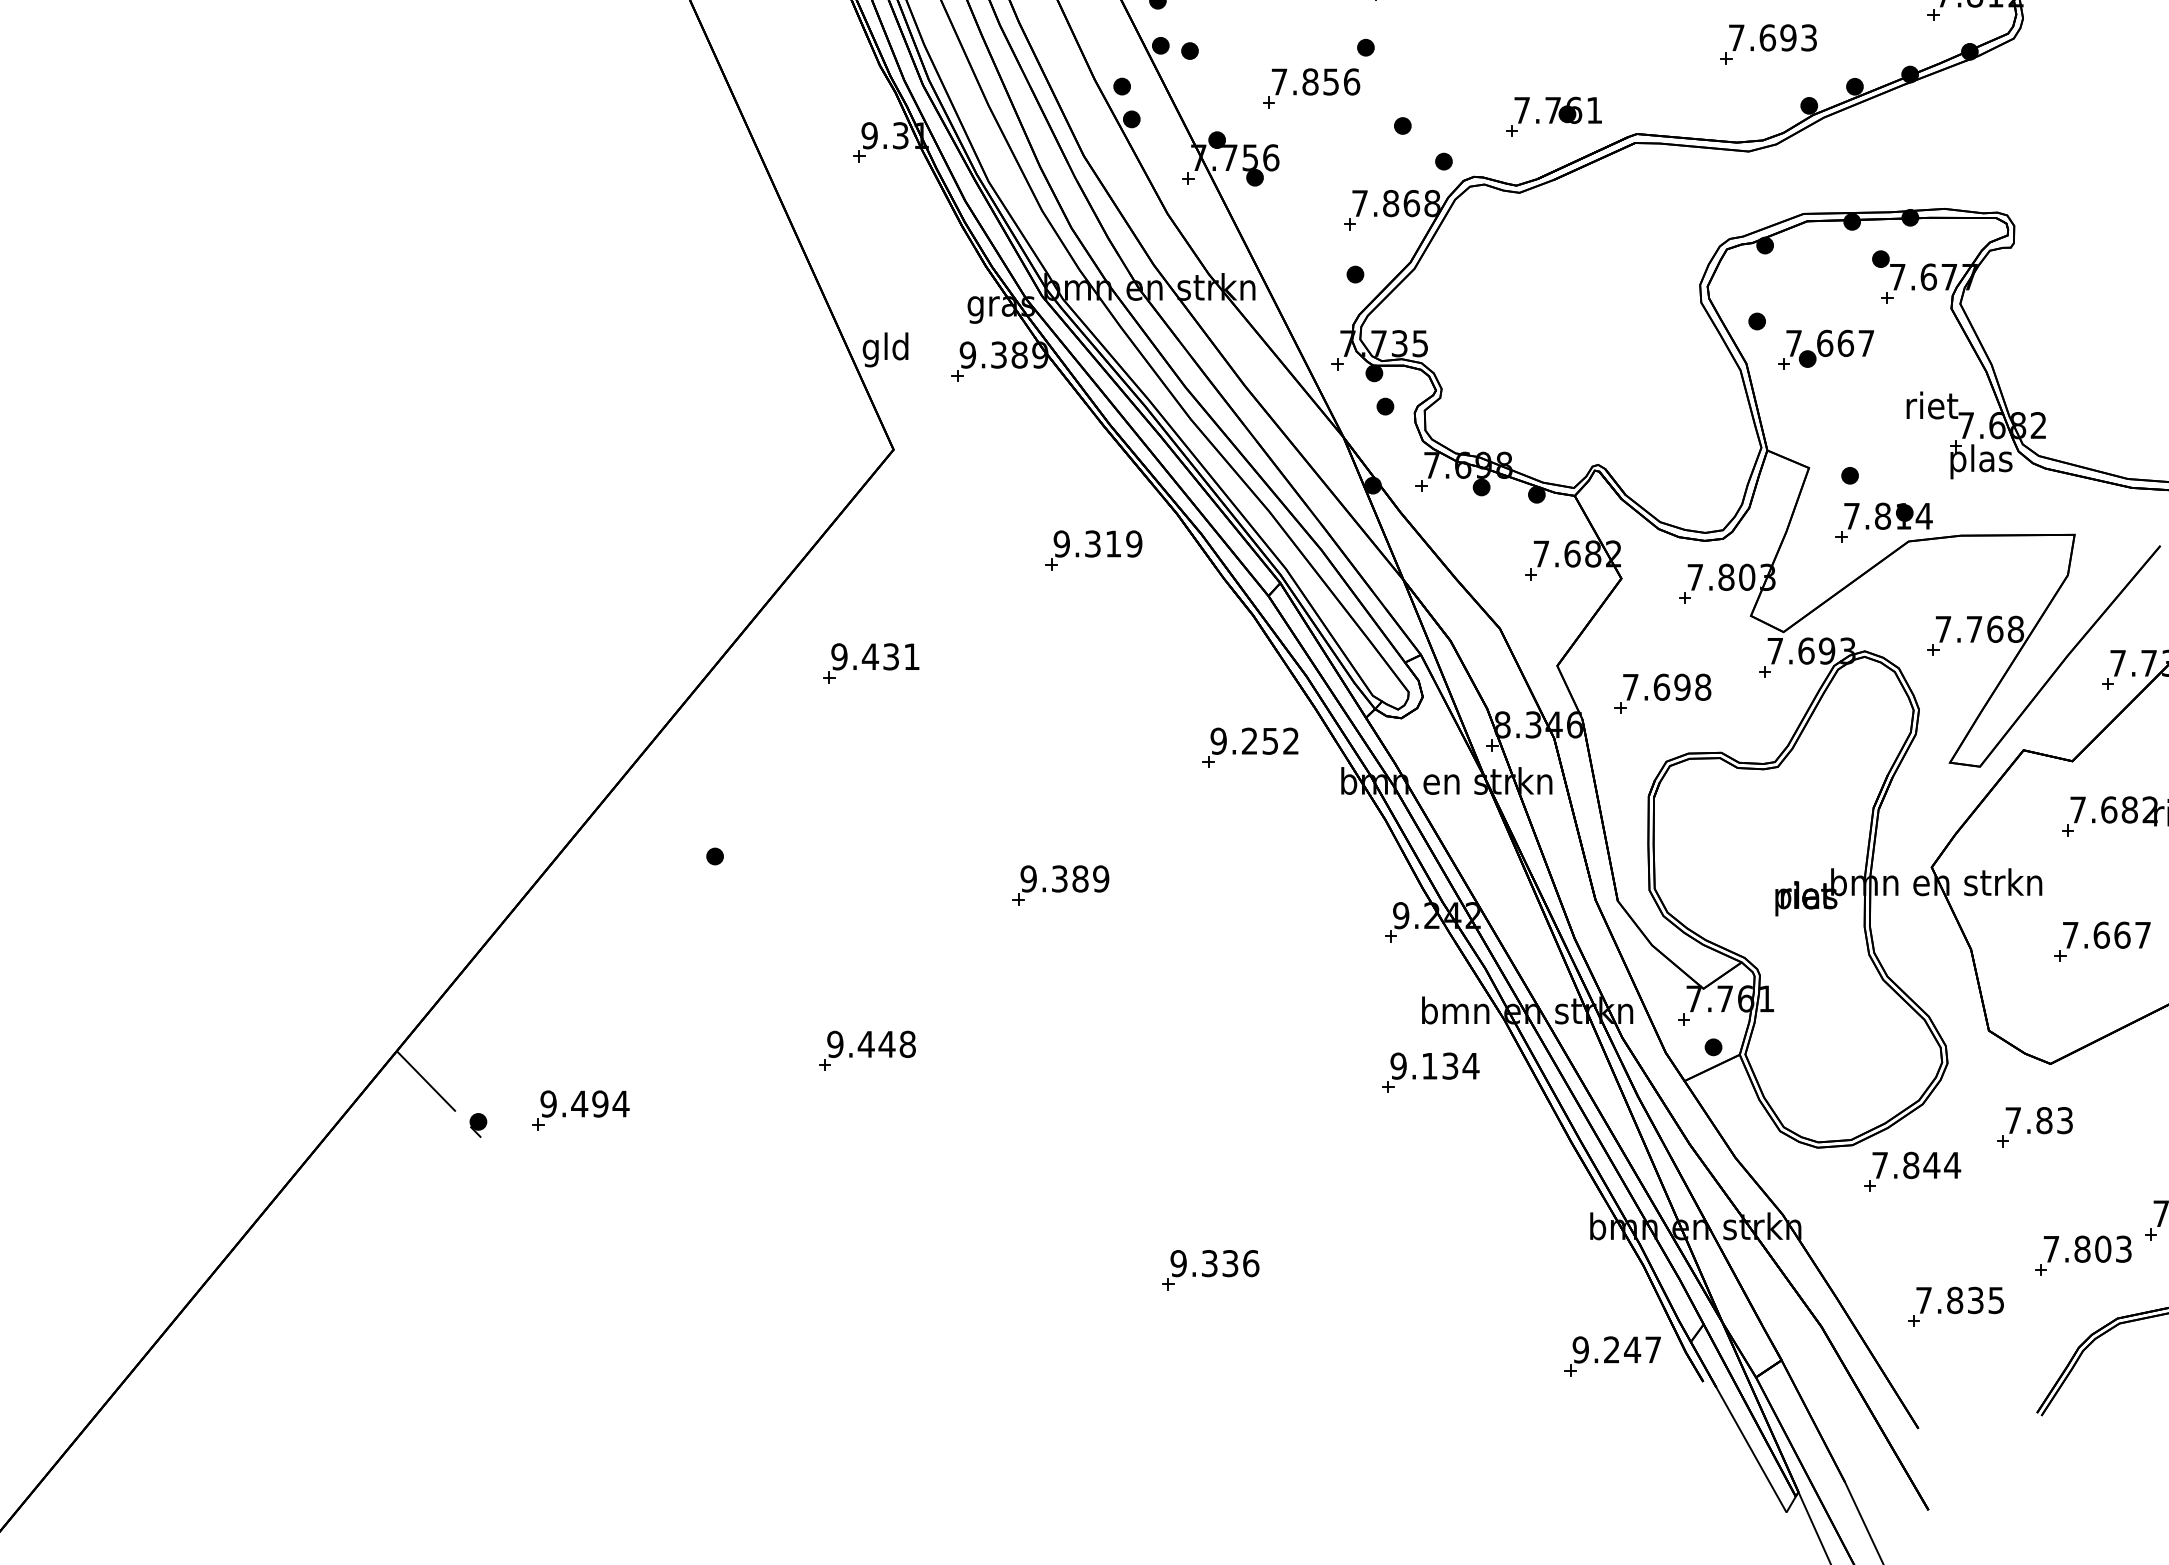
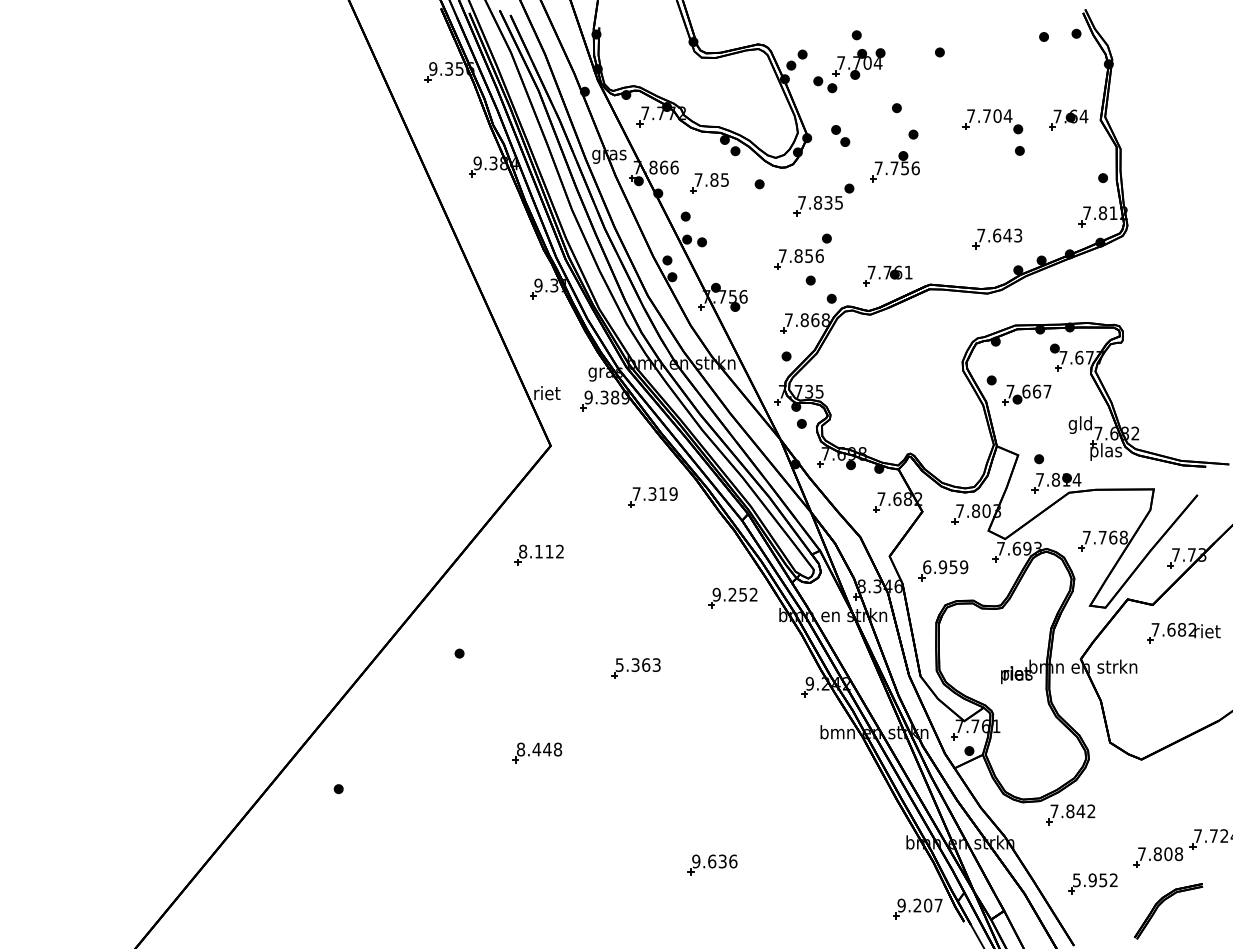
text: (1788, 37) -> (1007, 235), 7.693 -> 7.643
part: (1318, 72) -> (802, 251), moved
text: (887, 349) -> (547, 394), gld -> riet
text: (1932, 407) -> (1081, 424), riet -> gld
text: (1061, 542) -> (636, 493), 9.319 -> 7.319
text: (875, 656) -> (541, 551), 9.431 -> 8.112
text: (1666, 687) -> (945, 567), 7.698 -> 6.959
text: (1063, 877) -> (637, 664), 9.389 -> 5.363
part: (2101, 942) -> (1167, 697), removed
text: (834, 1044) -> (520, 749), 9.448 -> 8.448
part: (1429, 1071) -> (824, 763), removed
line: (438, 1095) -> (318, 775), removed
part: (579, 1110) -> (390, 783), removed
part: (2034, 1126) -> (1133, 791), removed
text: (1952, 1165) -> (1091, 811), 7.844 -> 7.842
text: (2122, 1249) -> (1178, 854), 7.803 -> 7.808
text: (1210, 1263) -> (712, 861), 9.336 -> 9.636
text: (1960, 1300) -> (1095, 880), 7.835 -> 5.952
text: (1631, 1349) -> (927, 905), 9.247 -> 9.207

